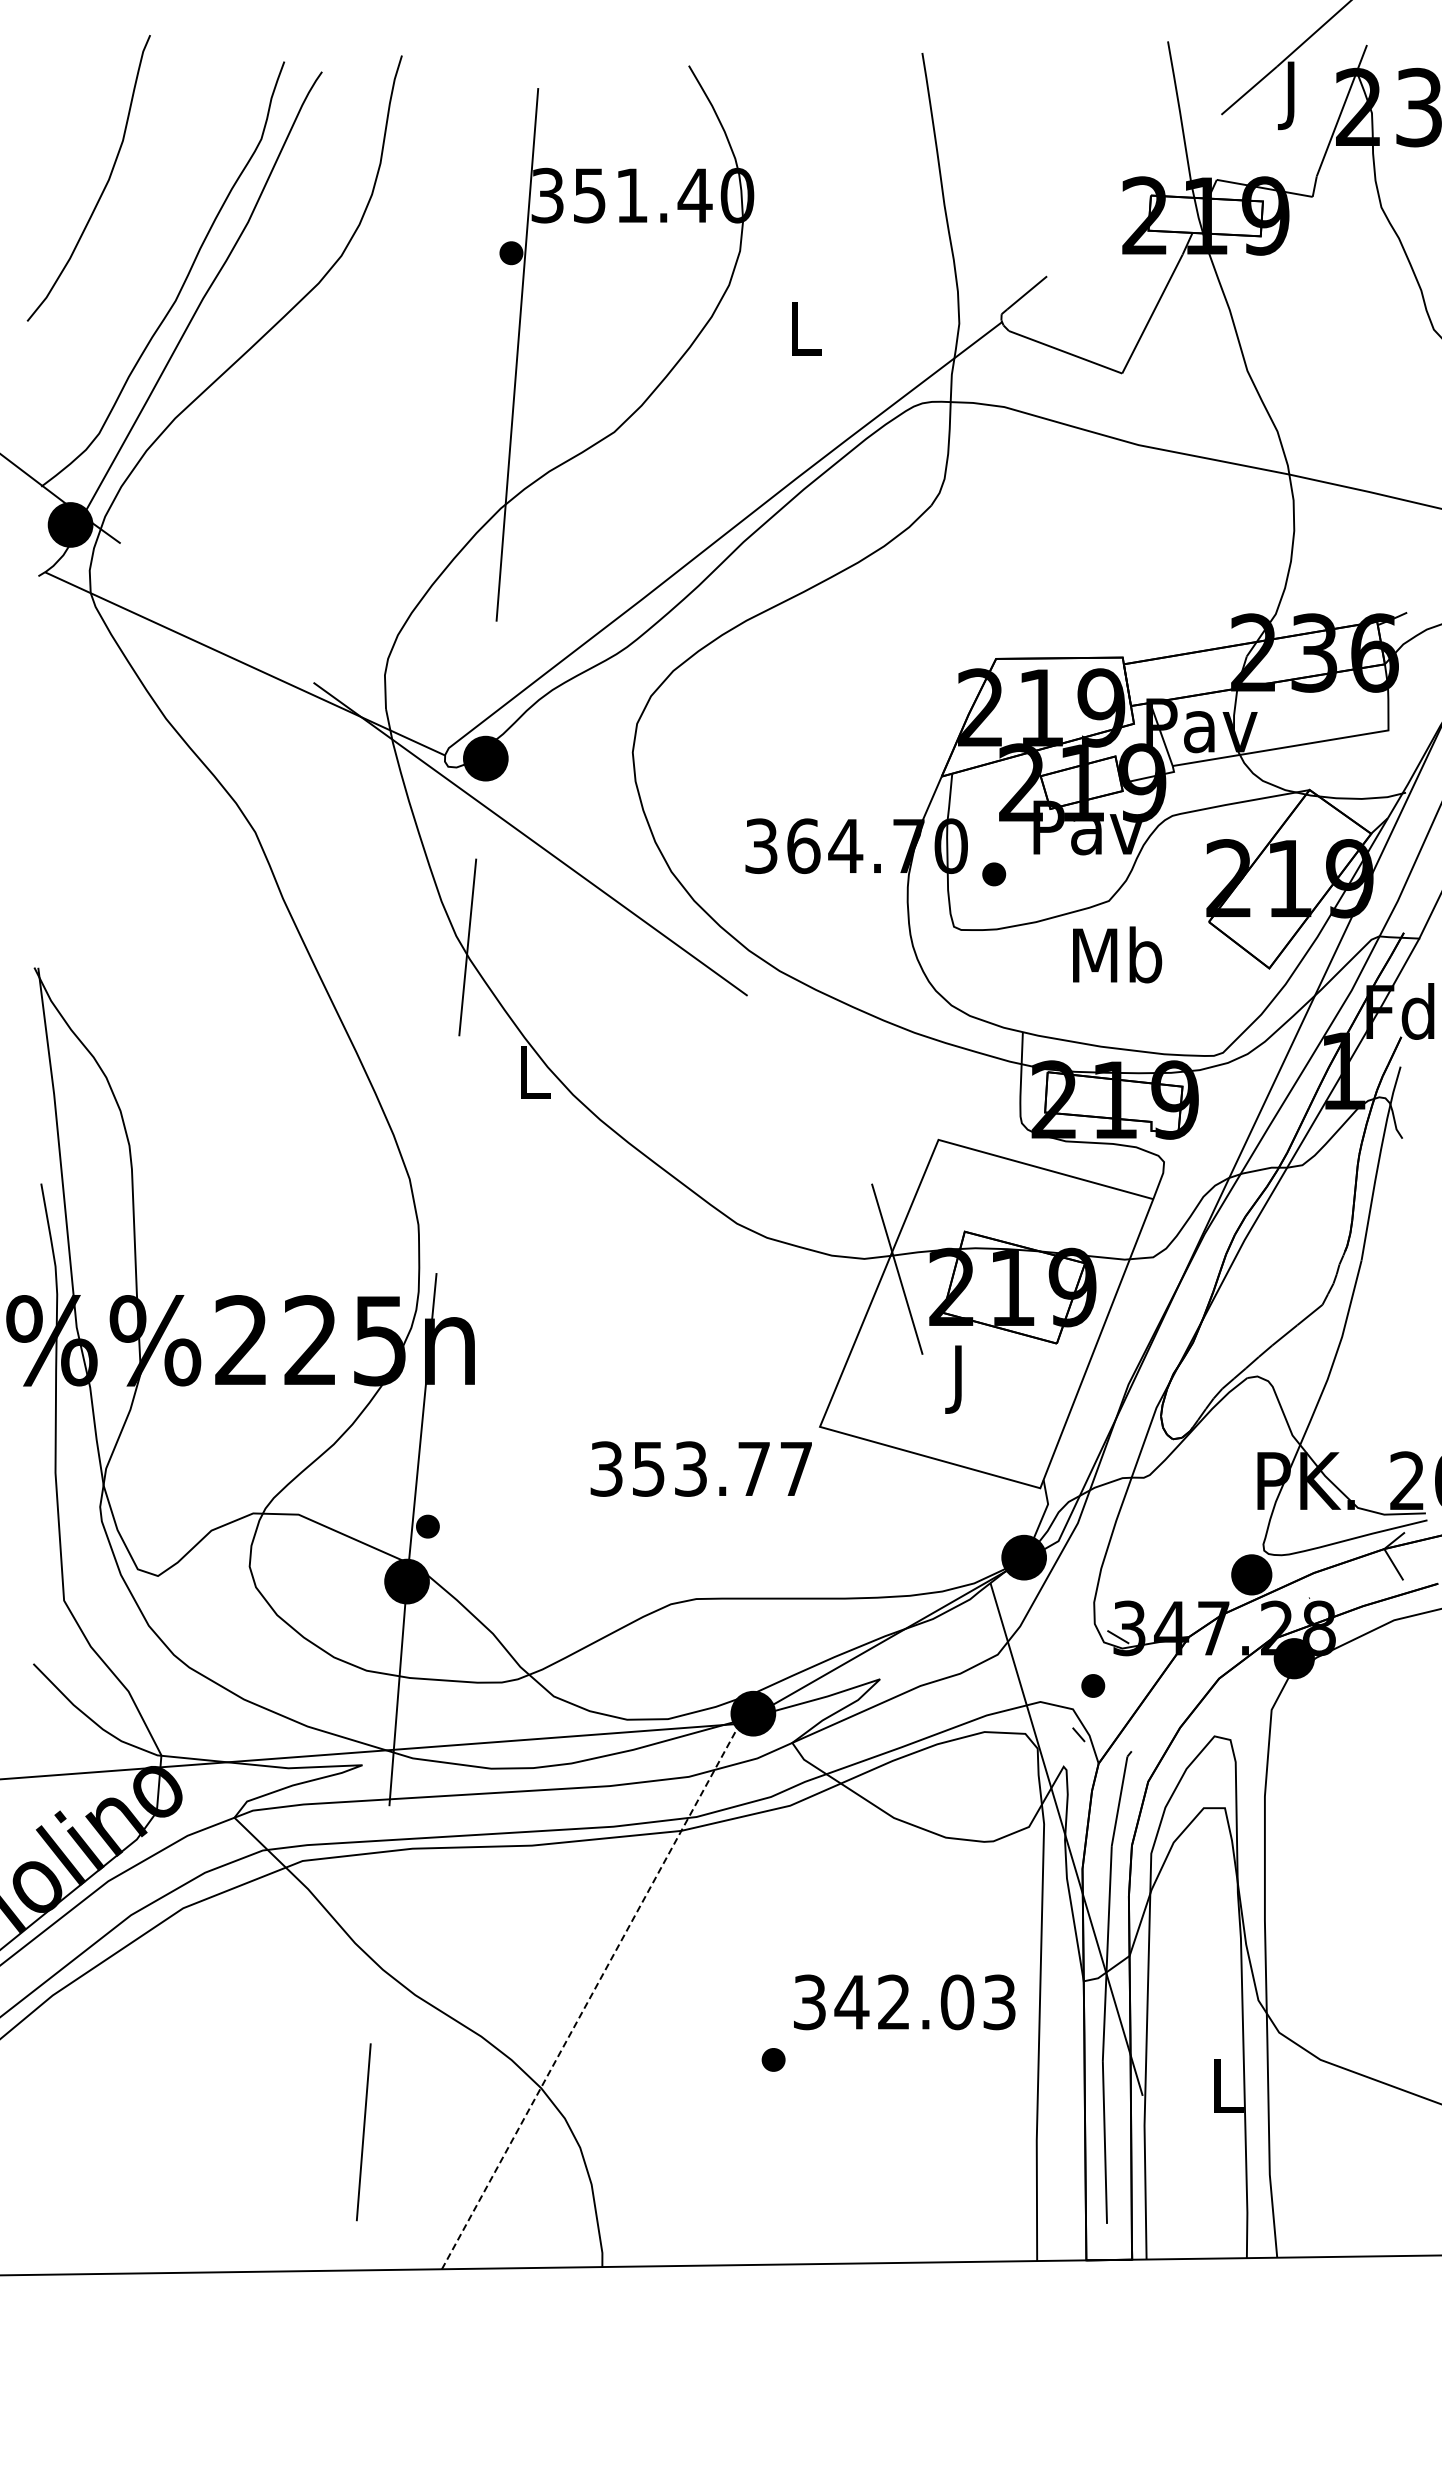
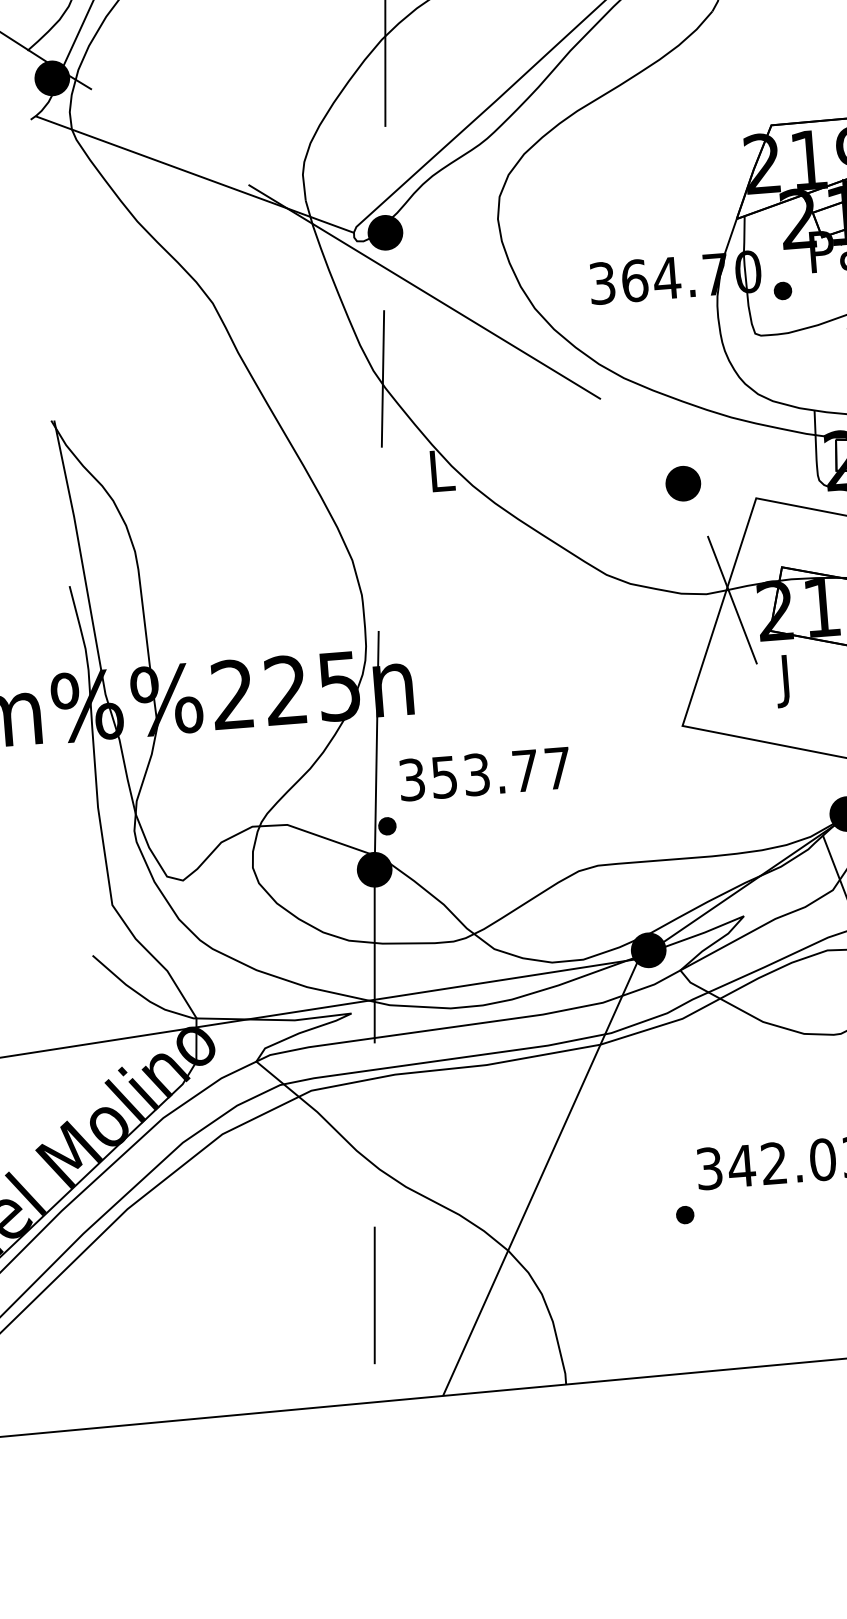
part: (845, 1113) -> (683, 483), added
text: (700, 1468) -> (484, 773), moved
line: (590, 1996) -> (540, 1177), dashed -> solid

